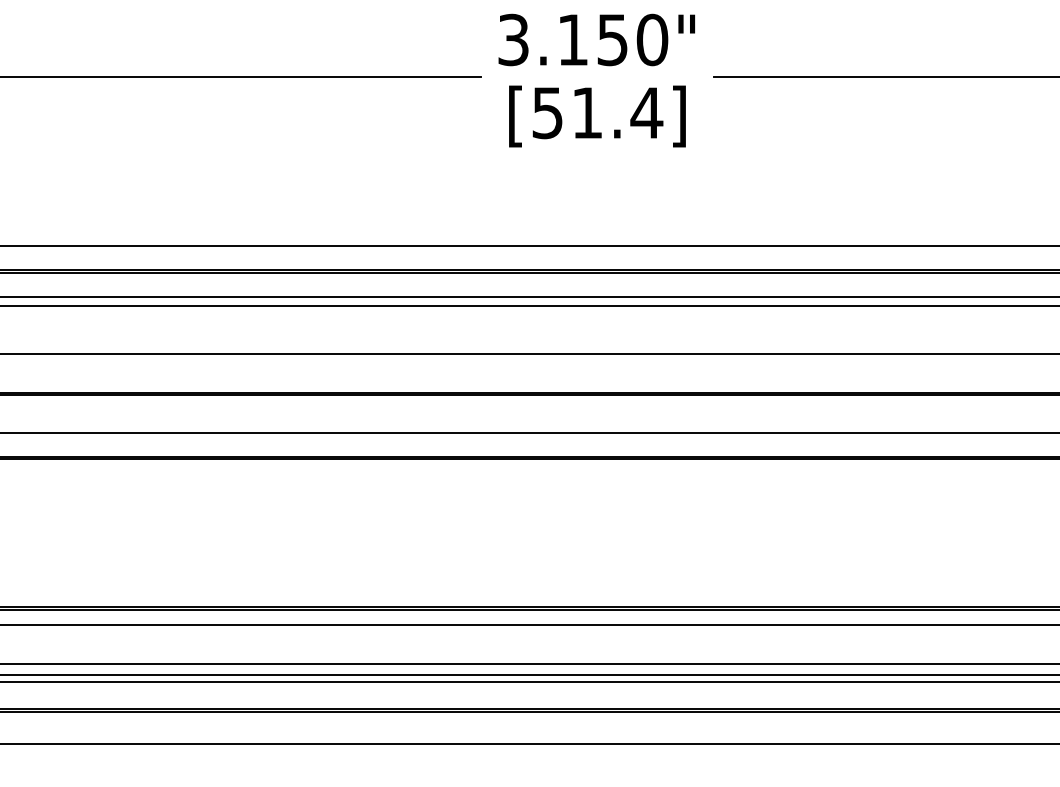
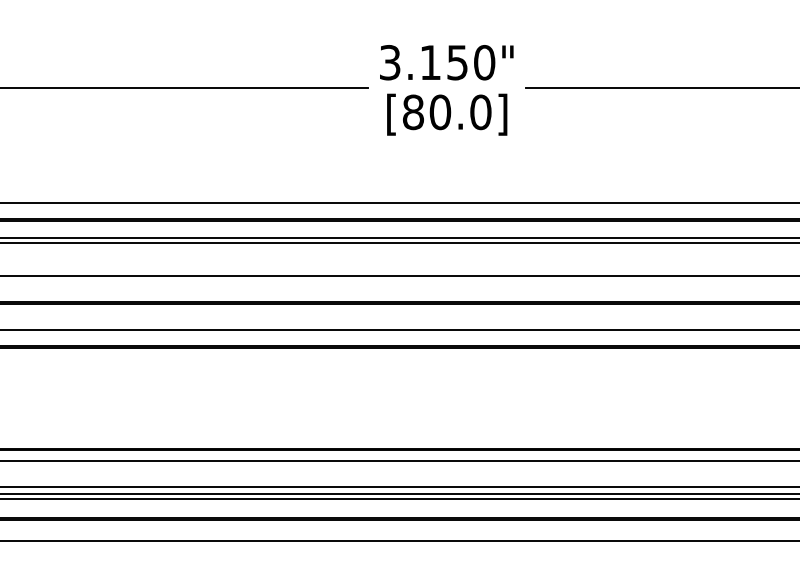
text: (597, 113) -> (447, 112), [51.4] -> [80.0]

